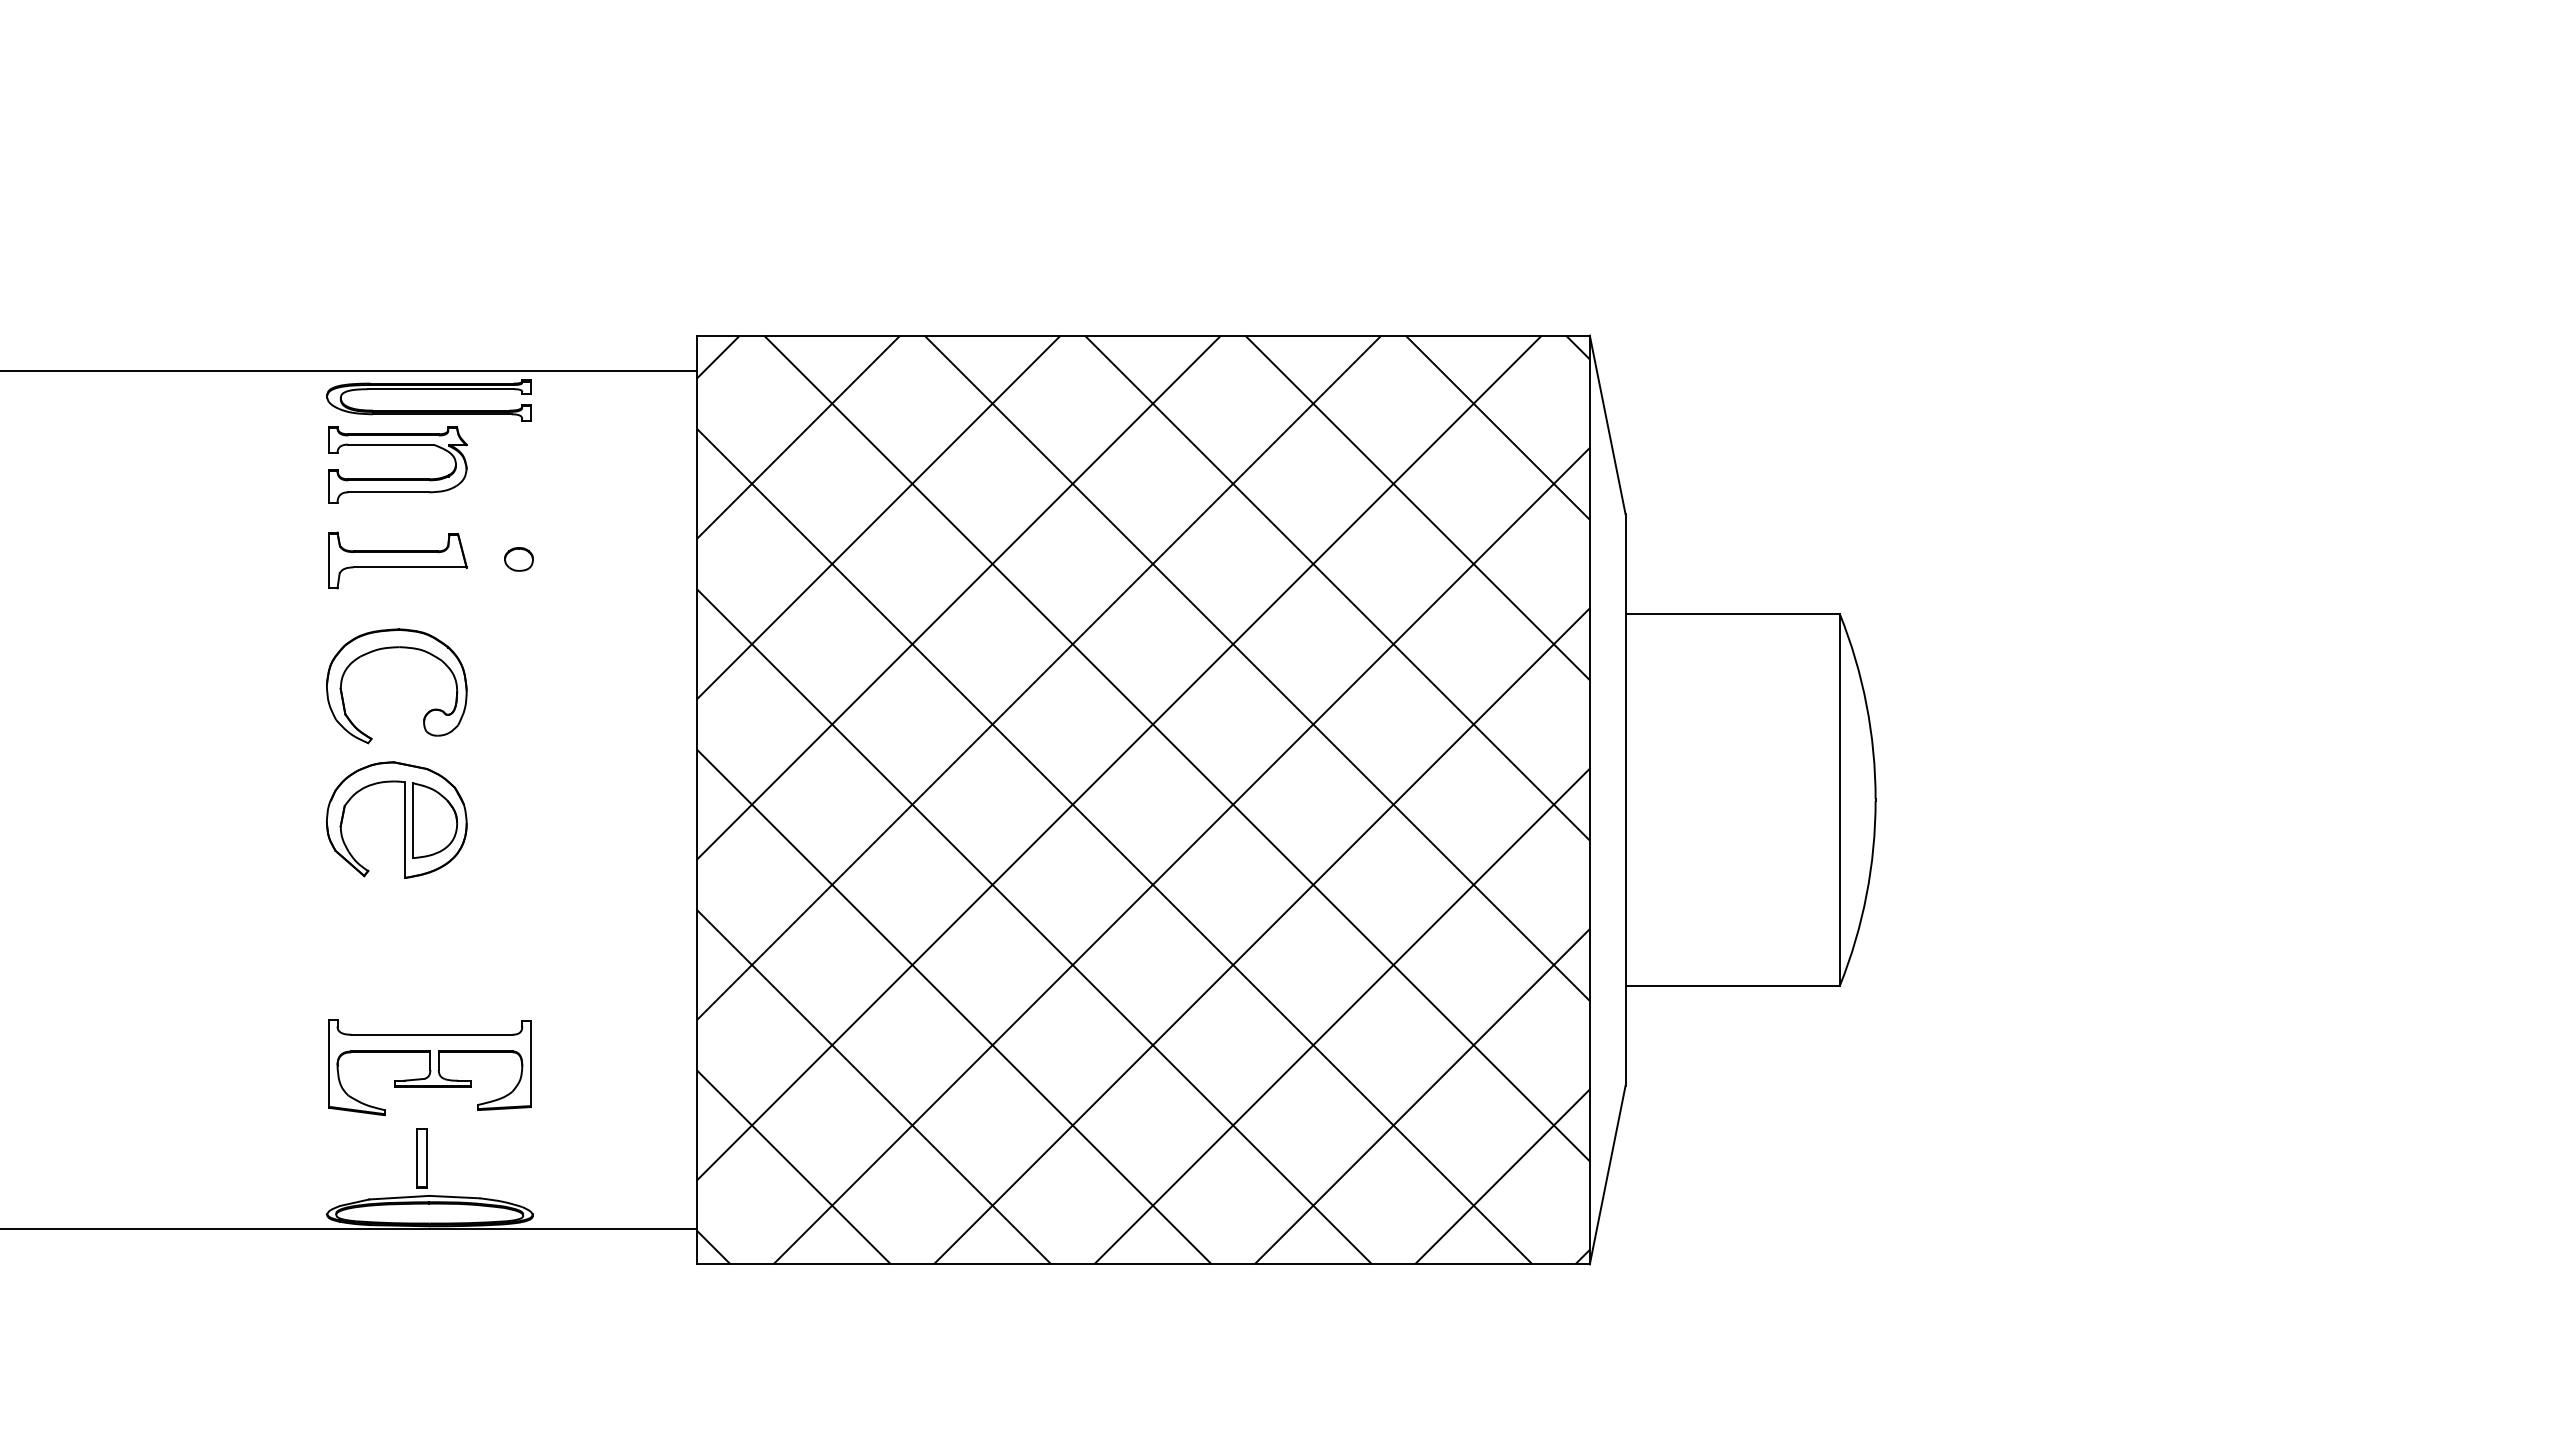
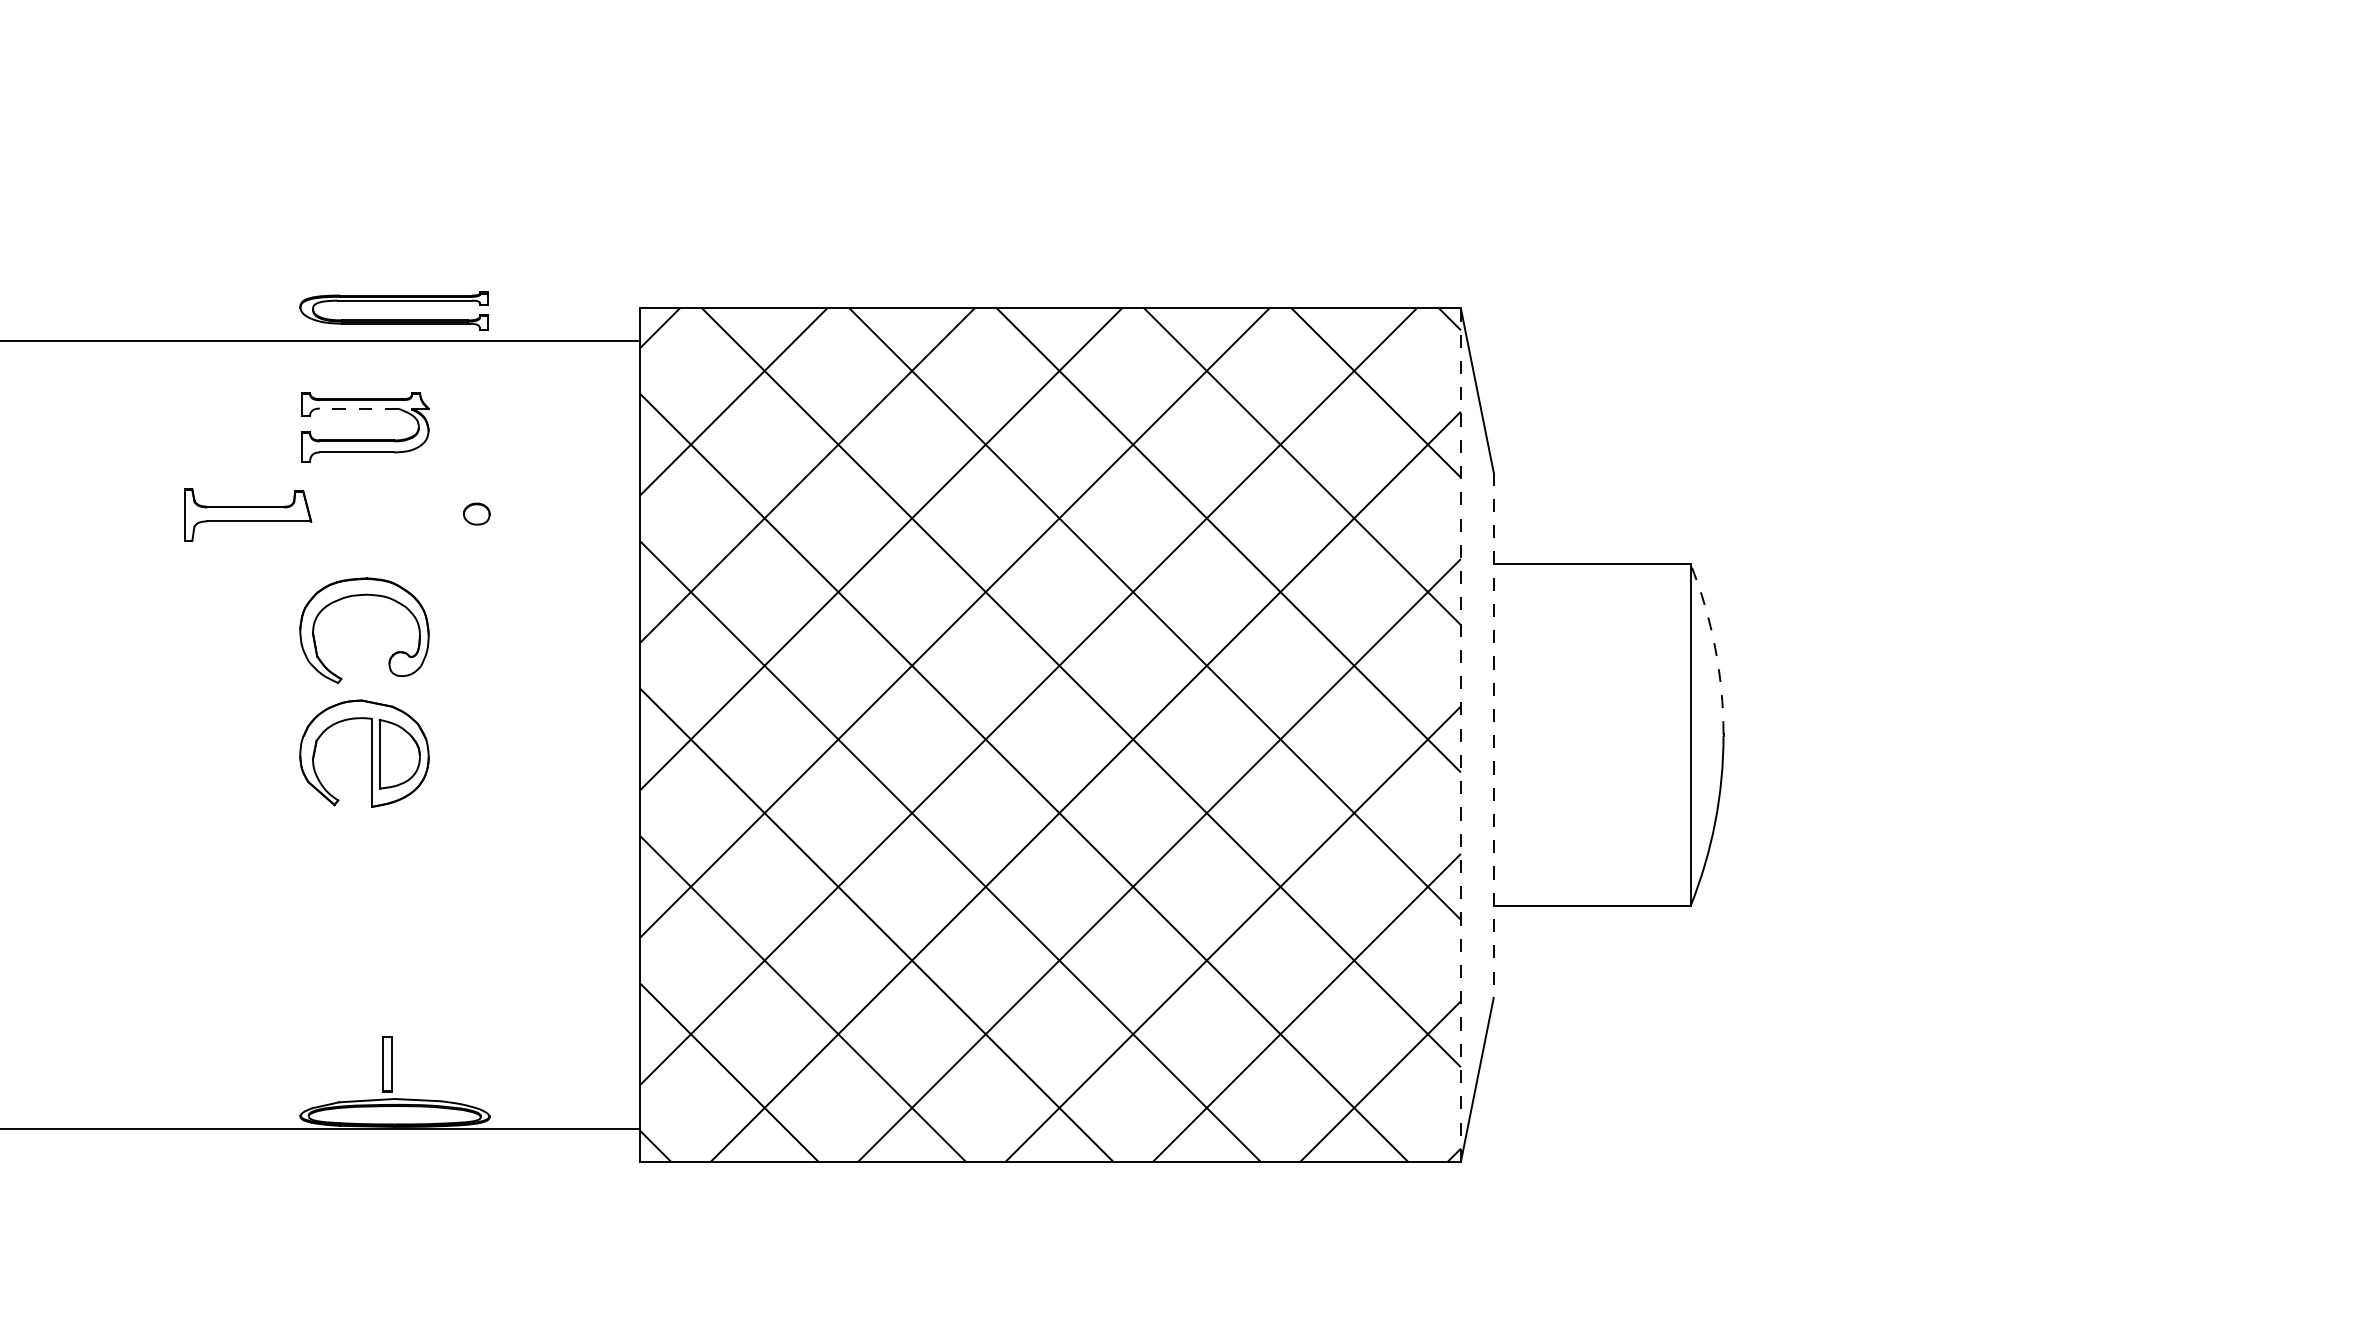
part: (428, 410) -> (393, 320), moved
line: (390, 444) -> (358, 408), solid -> dashed
part: (397, 560) -> (247, 515), moved
arc: (1866, 705) -> (1715, 648), solid -> dashed
line: (1589, 800) -> (1460, 735), solid -> dashed
line: (1625, 800) -> (1493, 735), solid -> dashed
part: (429, 1067) -> (394, 981), removed

